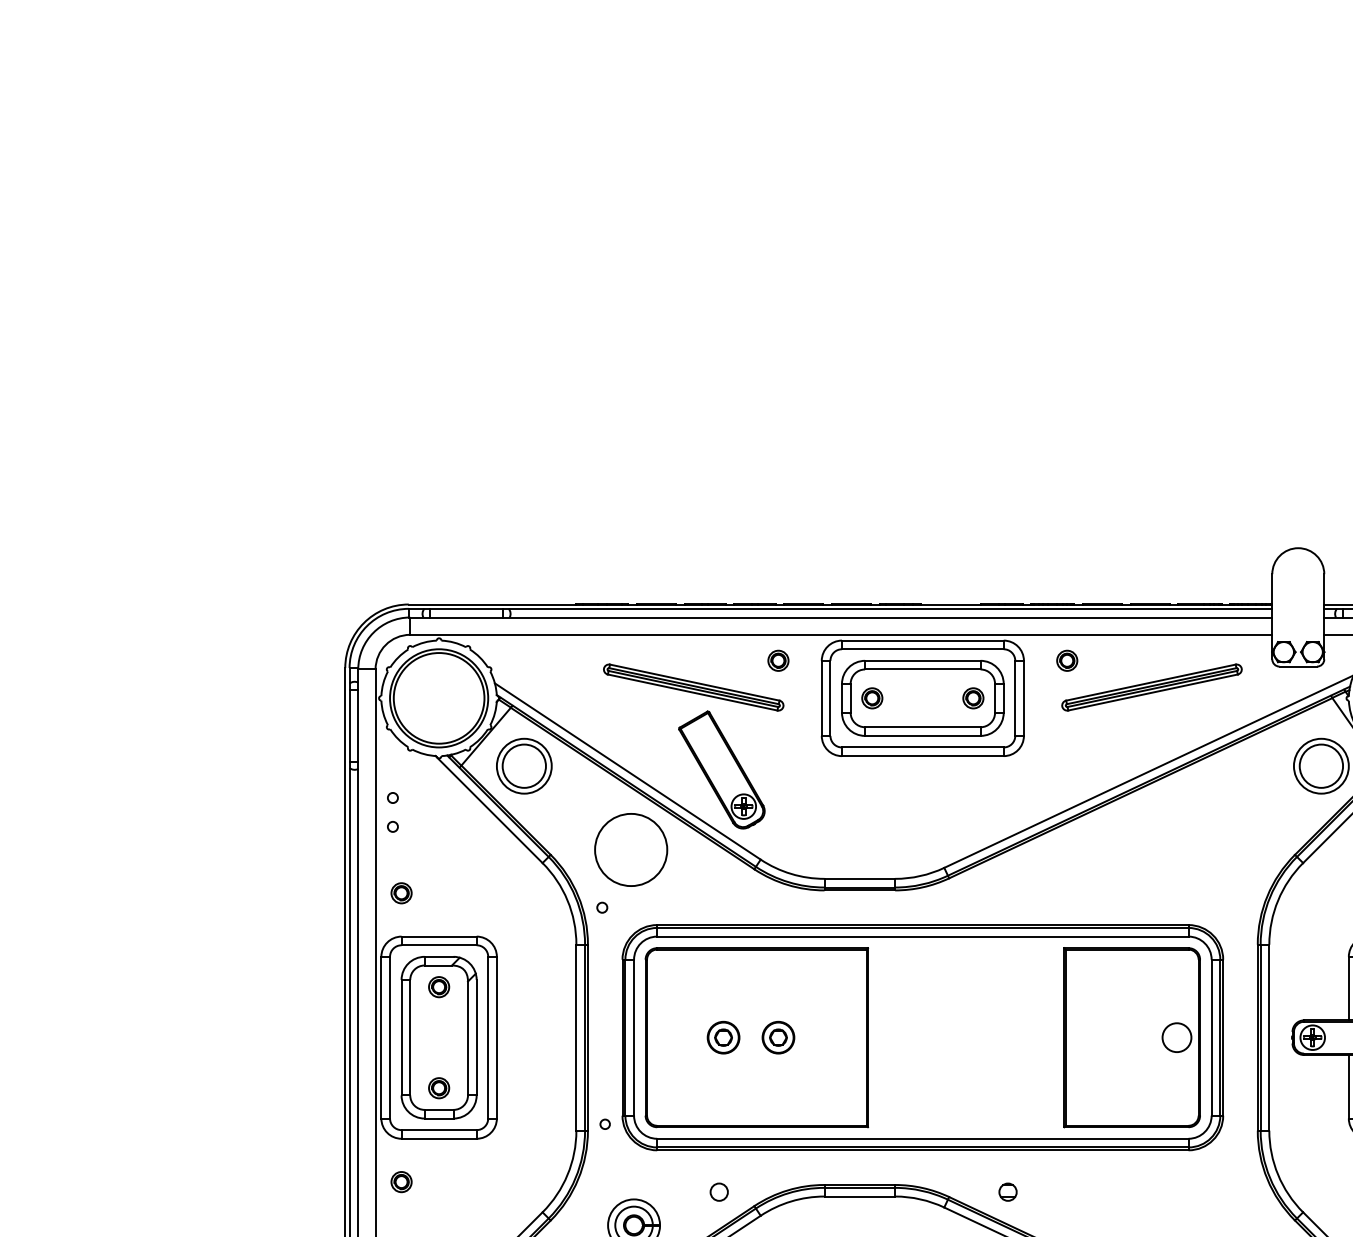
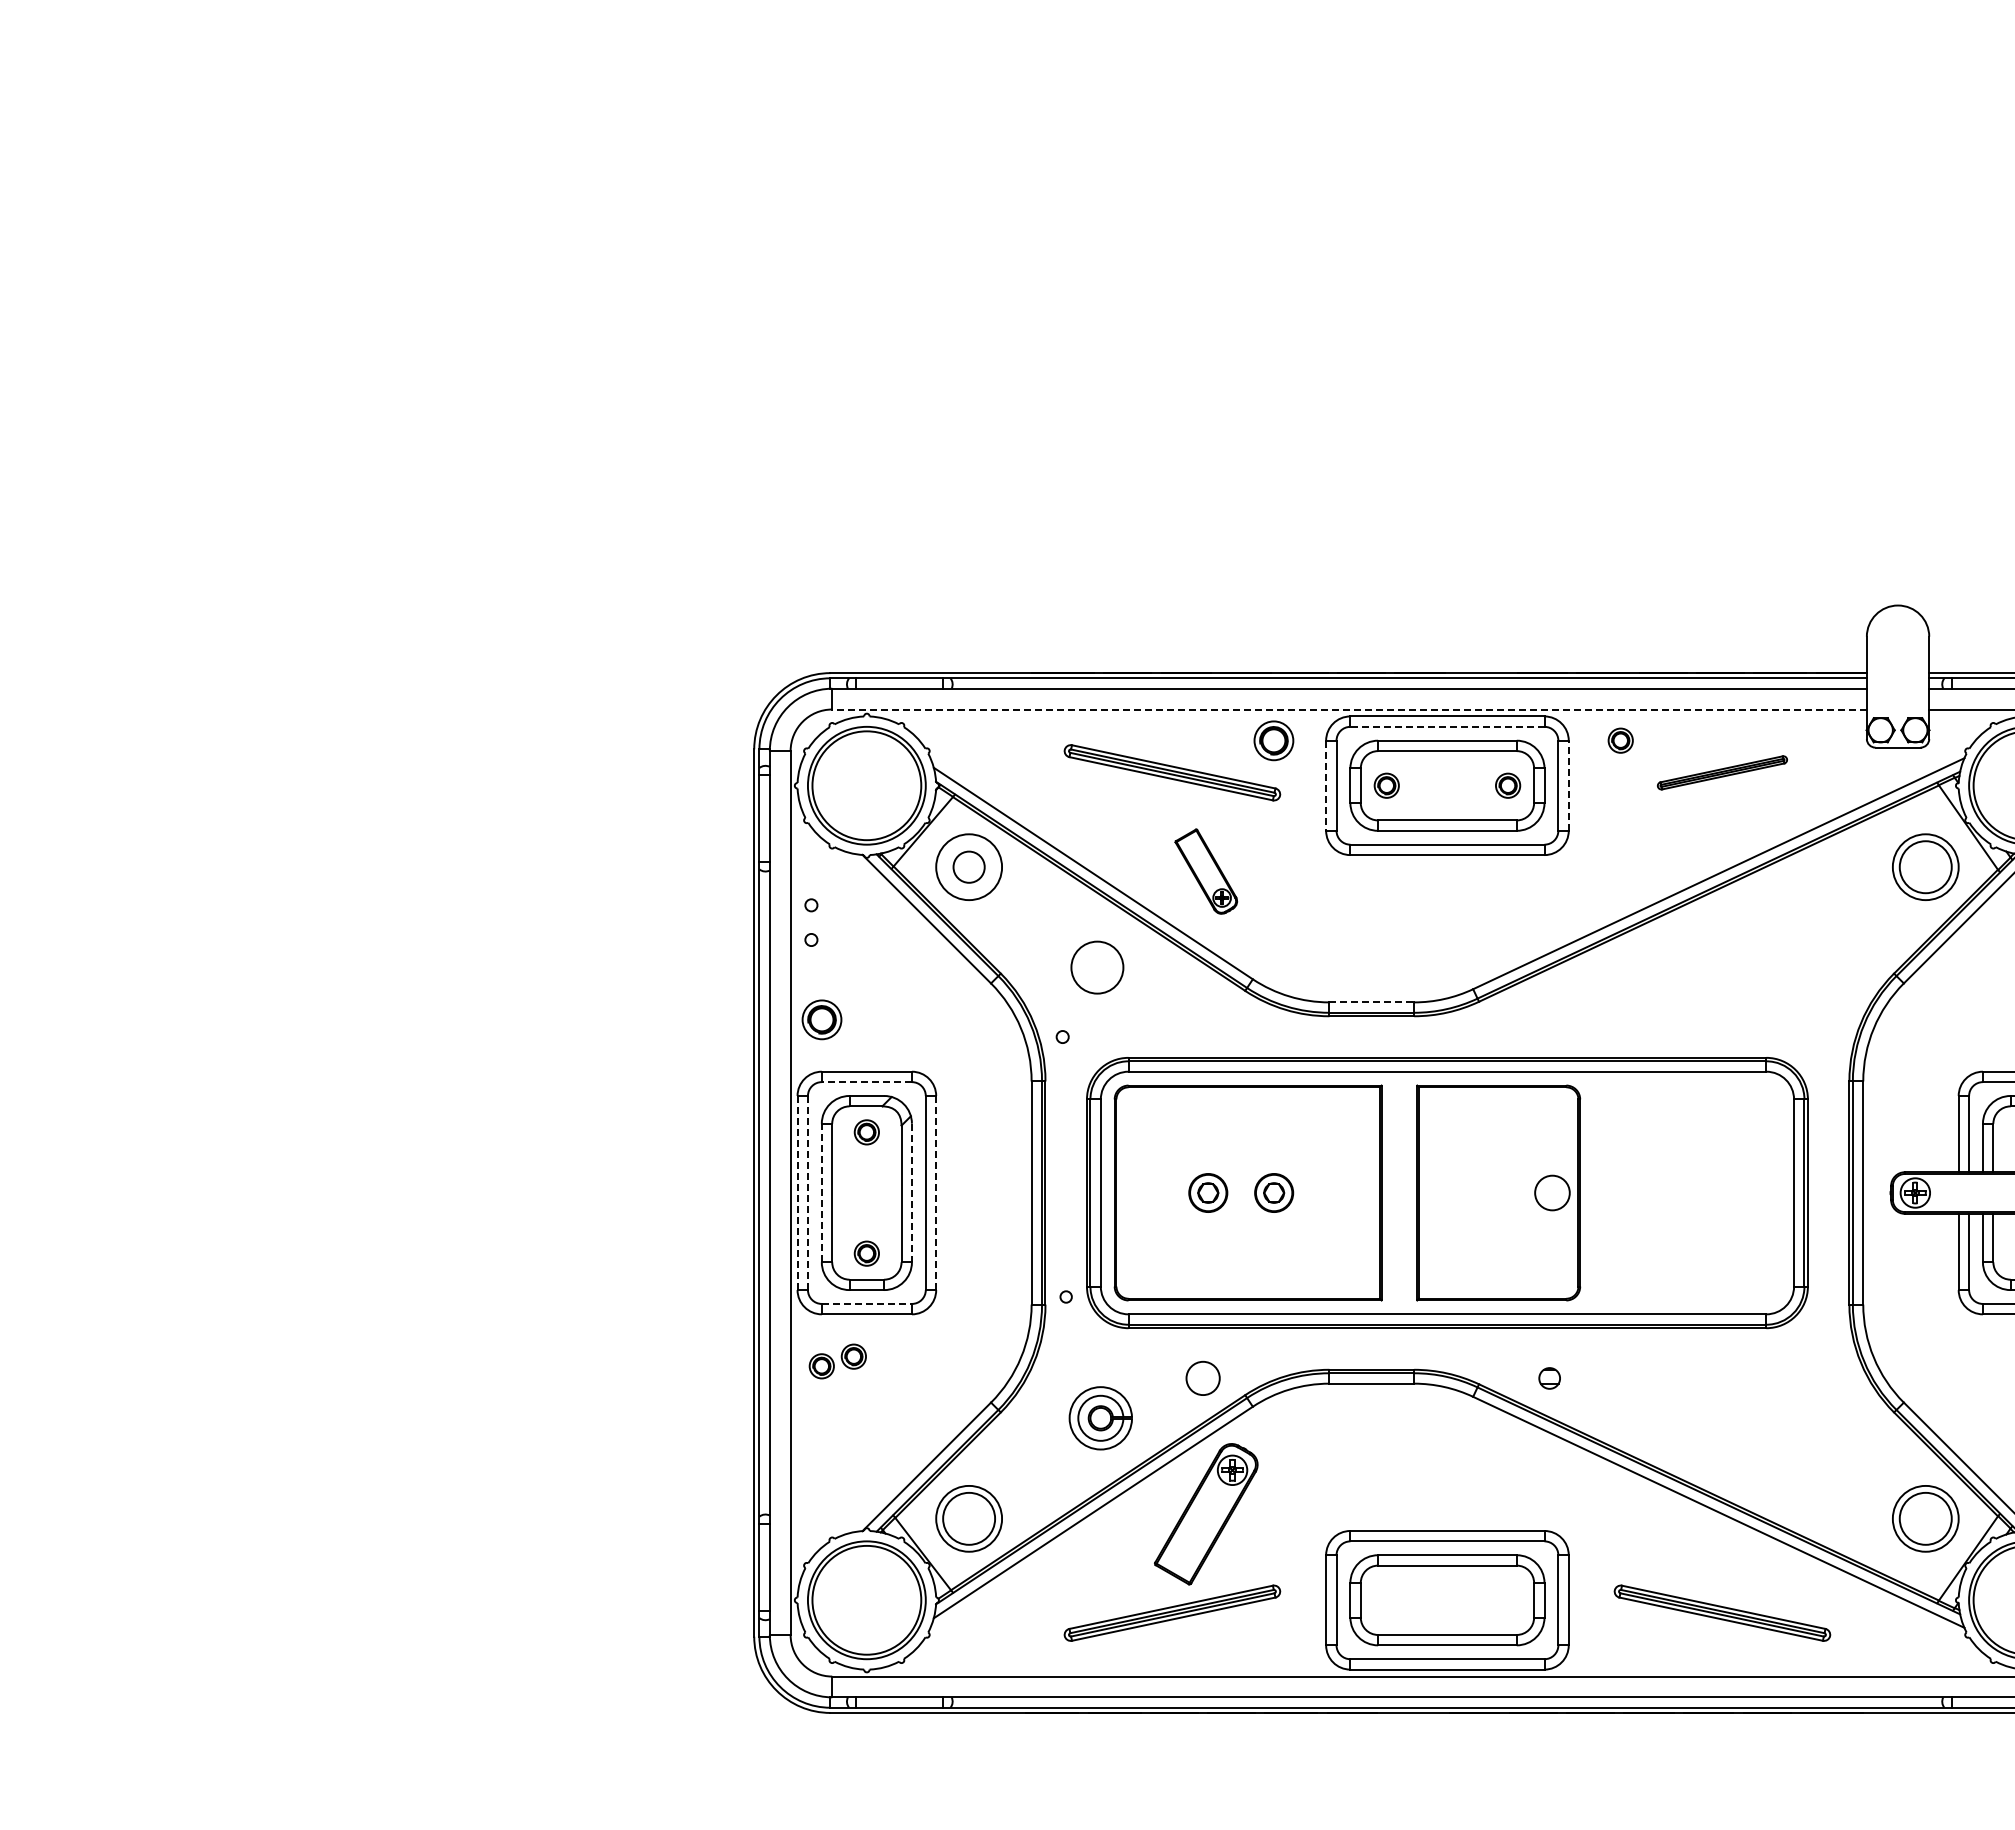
line: (841, 634) -> (1349, 709), solid -> dashed
line: (922, 648) -> (1446, 726), solid -> dashed
part: (778, 660) -> (1274, 740), size x1.6
part: (1152, 687) -> (1722, 772), size x0.6
line: (822, 698) -> (1326, 786), solid -> dashed
line: (1023, 698) -> (1568, 785), solid -> dashed
circle: (524, 766) -> (969, 867), size x0.6
part: (722, 769) -> (1206, 871), size x0.6
circle: (631, 849) -> (1097, 967), size x0.6
line: (860, 878) -> (1372, 1002), solid -> dashed
part: (401, 893) -> (821, 1019), size x1.6
line: (438, 945) -> (866, 1082), solid -> dashed
line: (401, 1037) -> (821, 1192), solid -> dashed
line: (497, 1037) -> (936, 1192), solid -> dashed
part: (1132, 1037) -> (1498, 1192), moved
line: (381, 1038) -> (797, 1193), solid -> dashed
line: (389, 1038) -> (807, 1193), solid -> dashed
line: (476, 1038) -> (911, 1193), solid -> dashed
line: (439, 1129) -> (867, 1303), solid -> dashed
part: (427, 1173) -> (853, 1356), added
circle: (718, 1192) -> (1202, 1378), size x1.6

